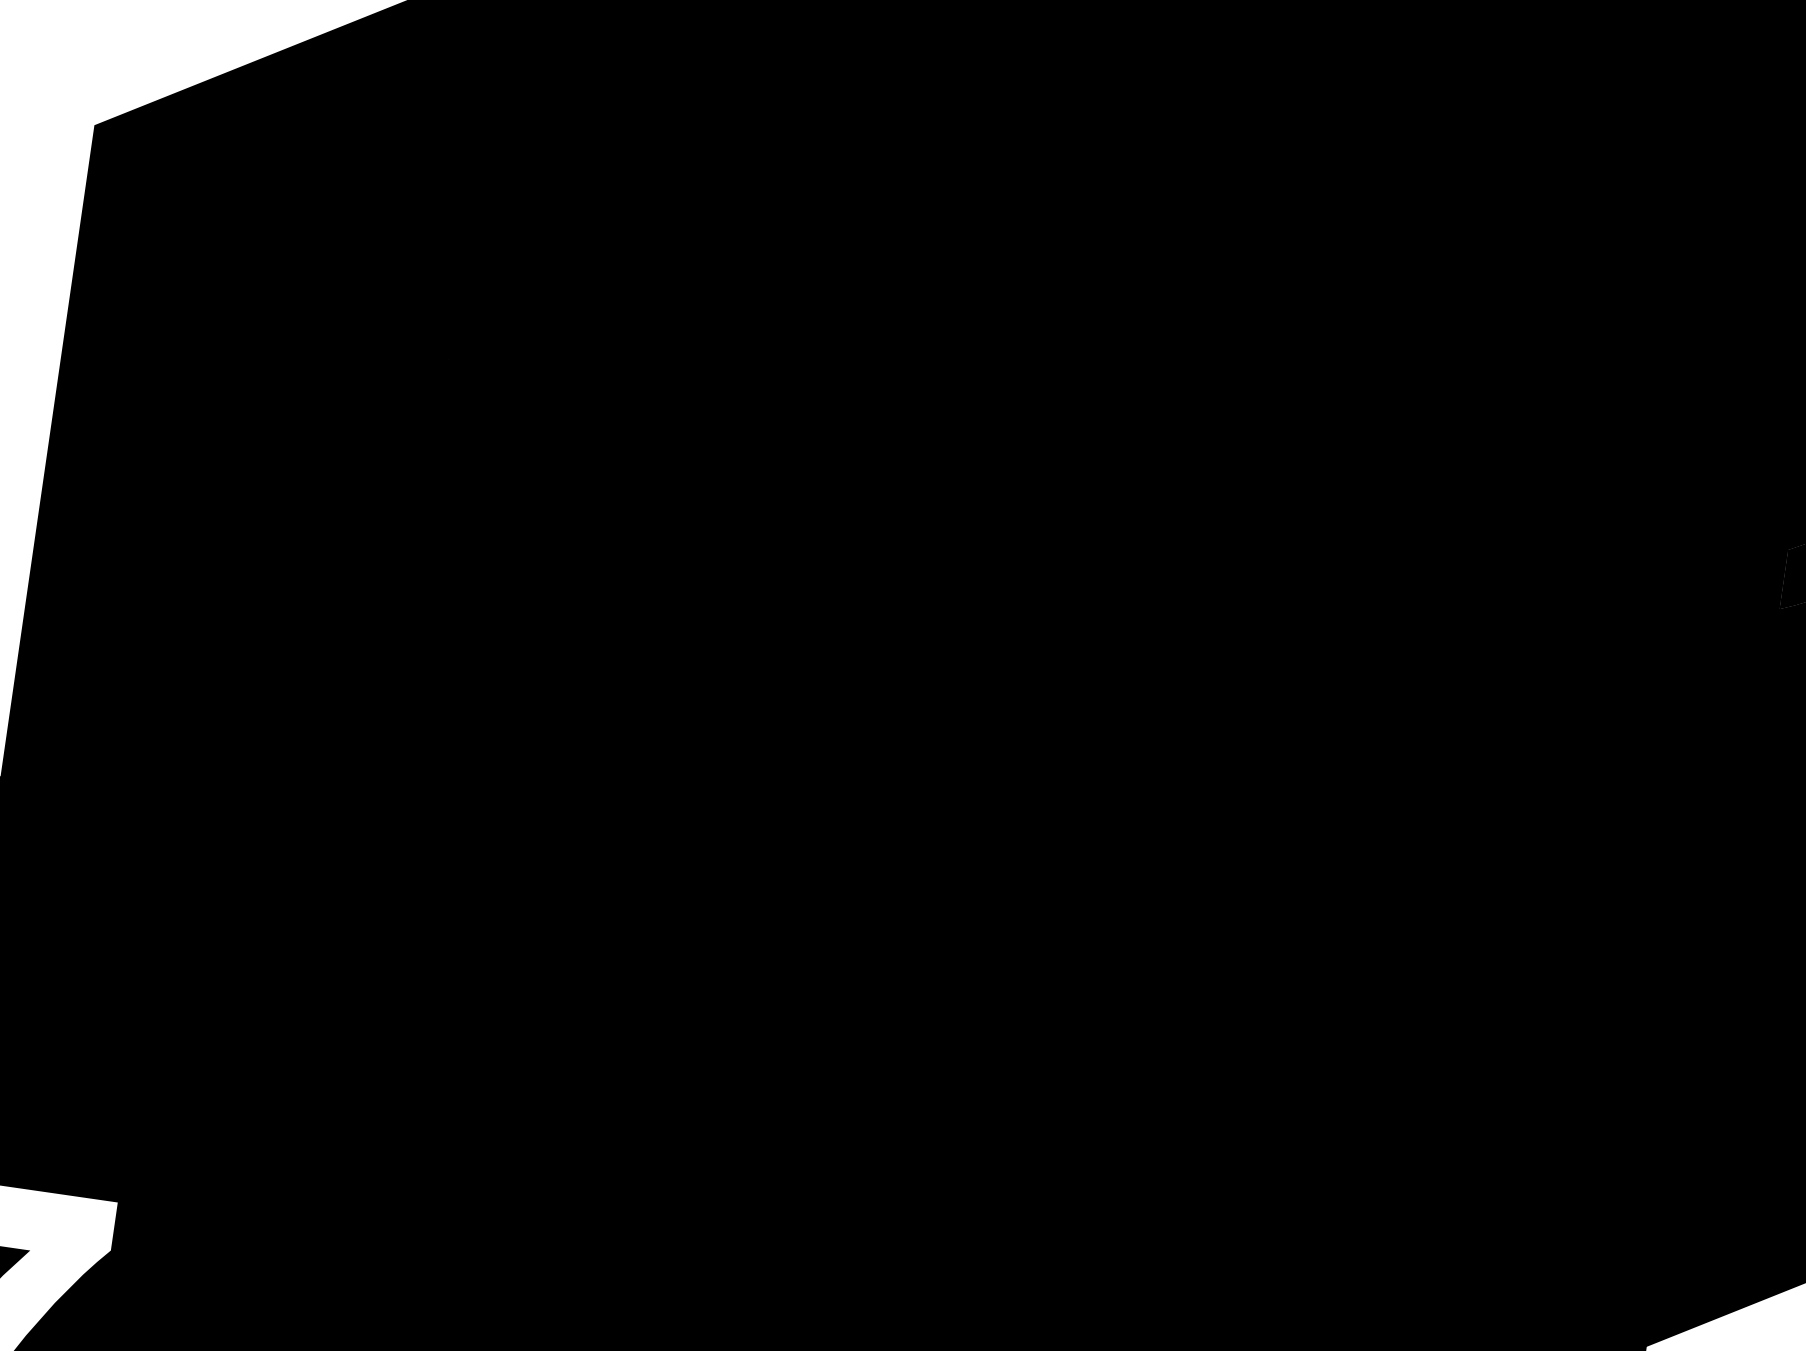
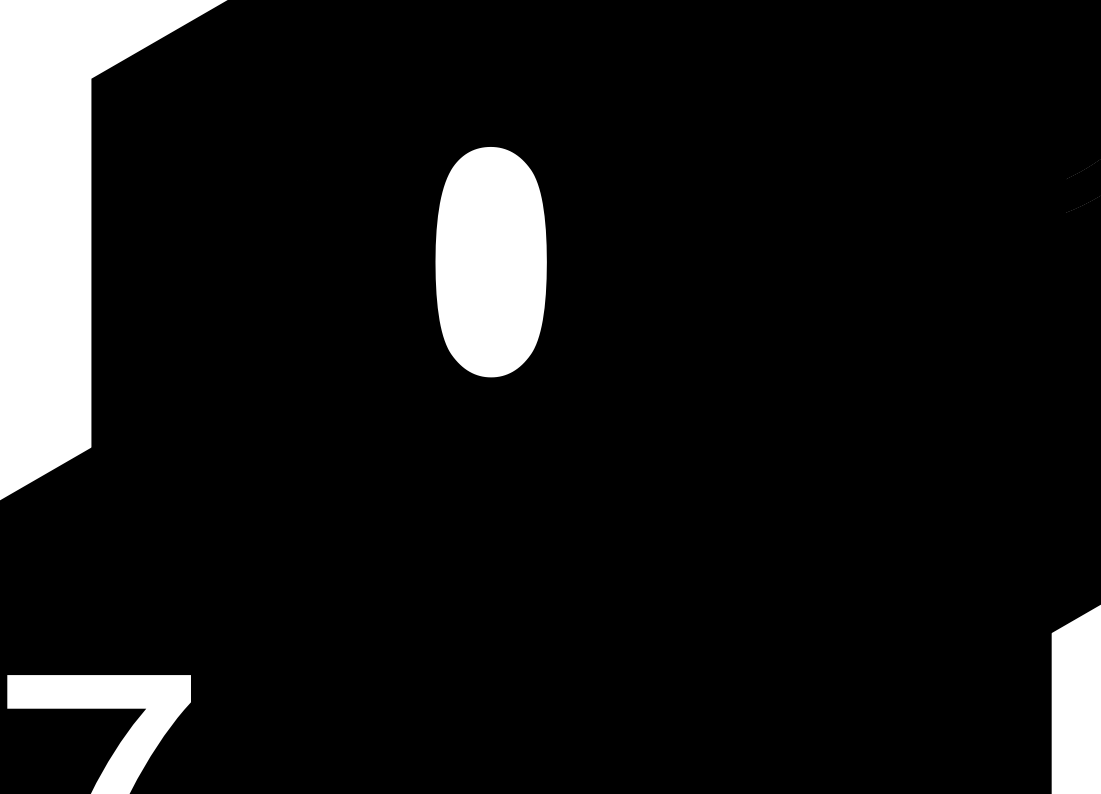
fill: (751, 548) -> (490, 261), removed

